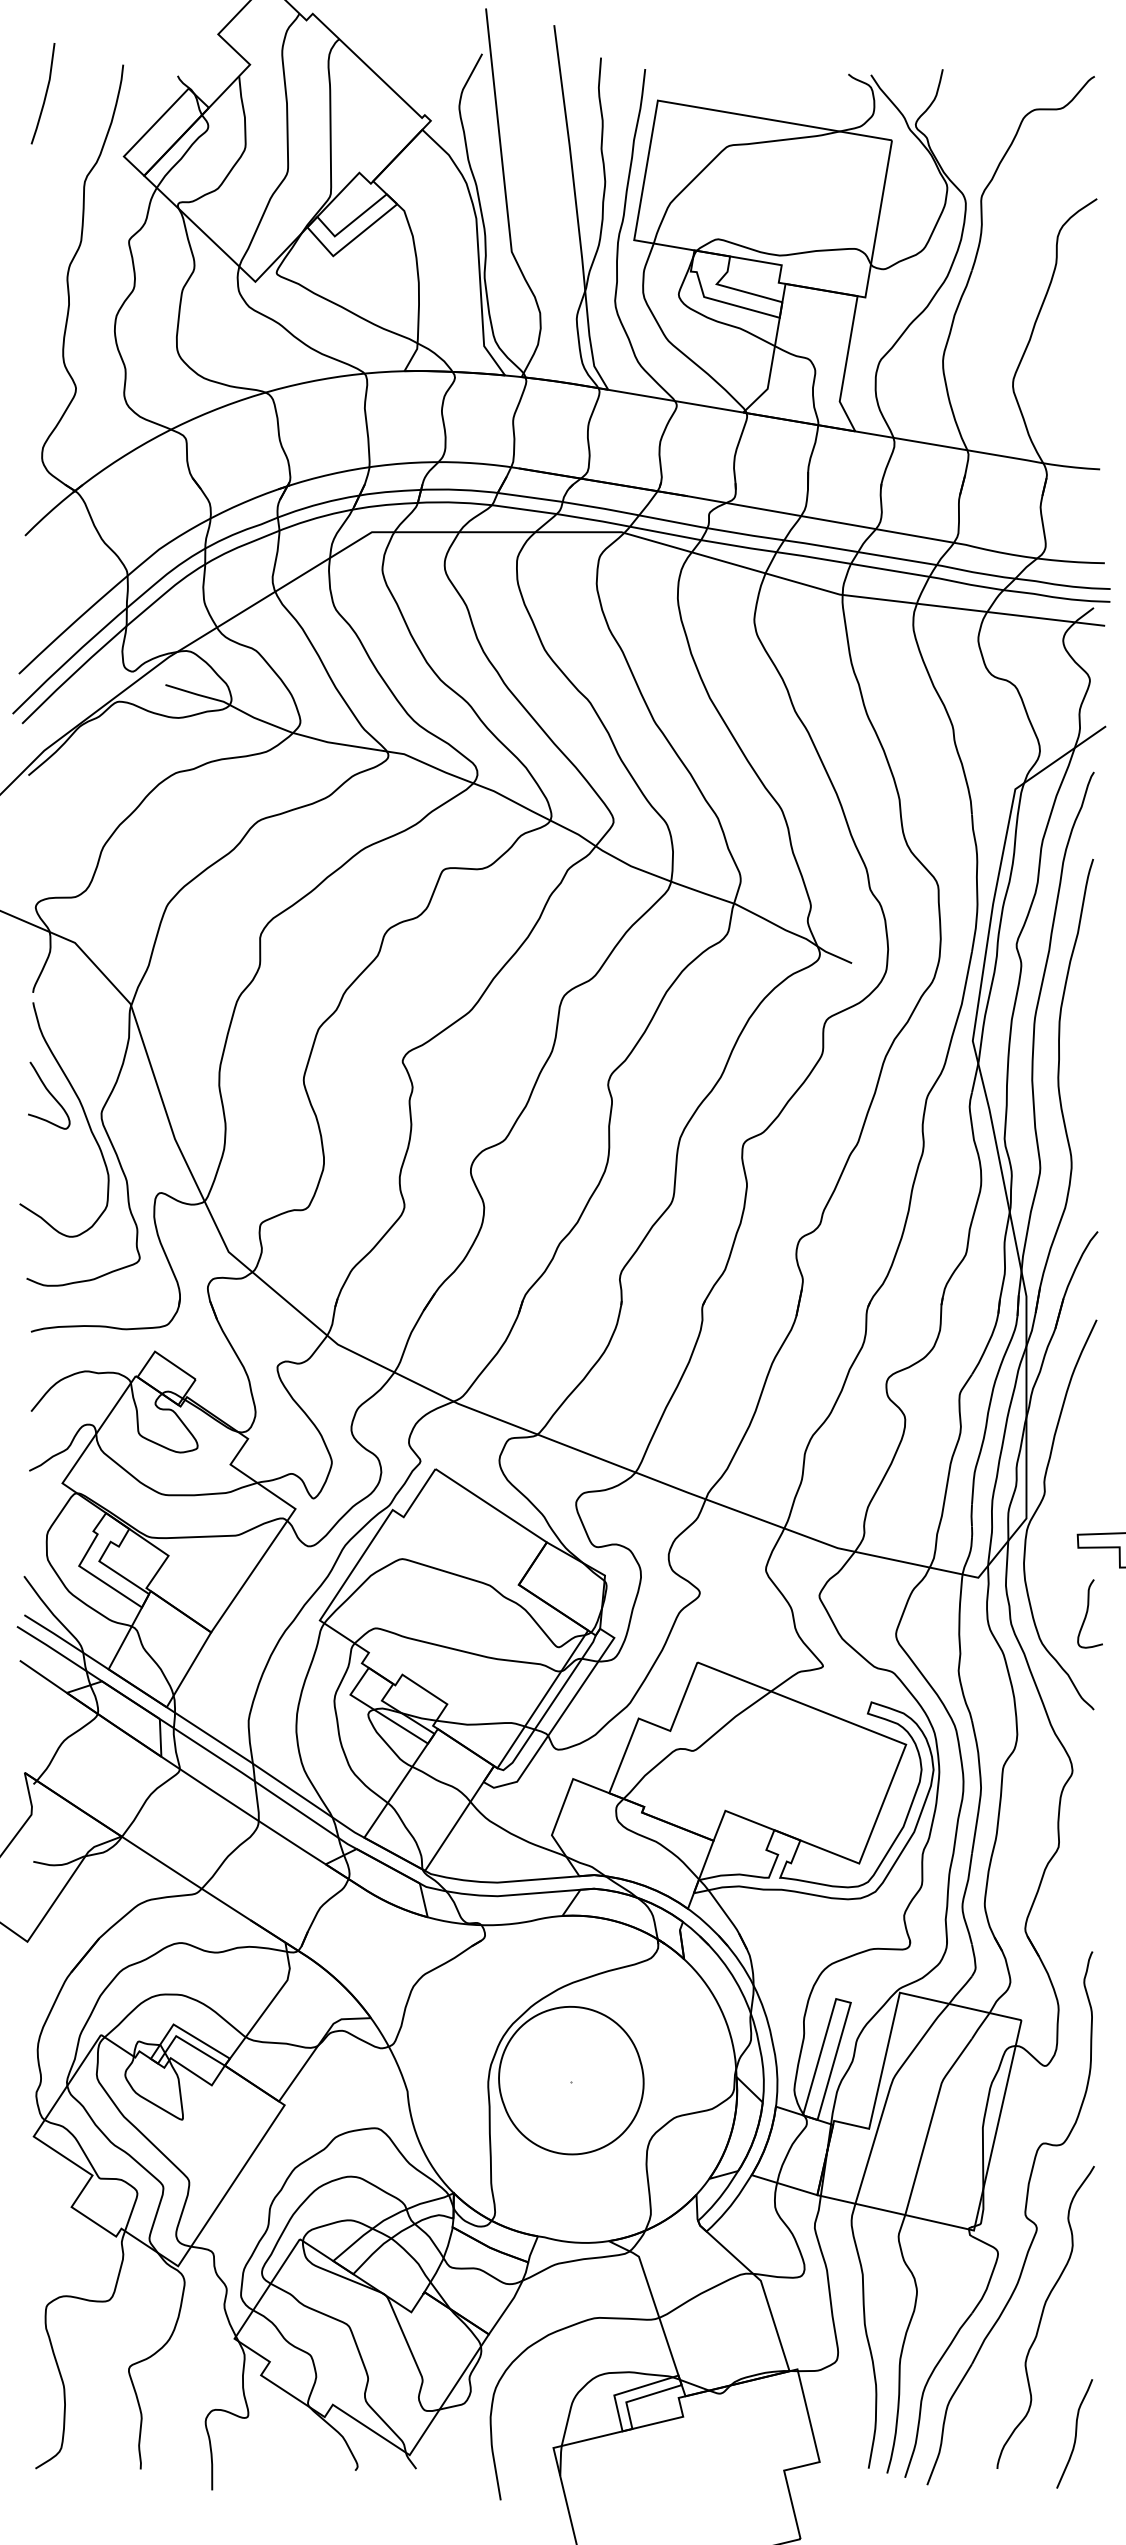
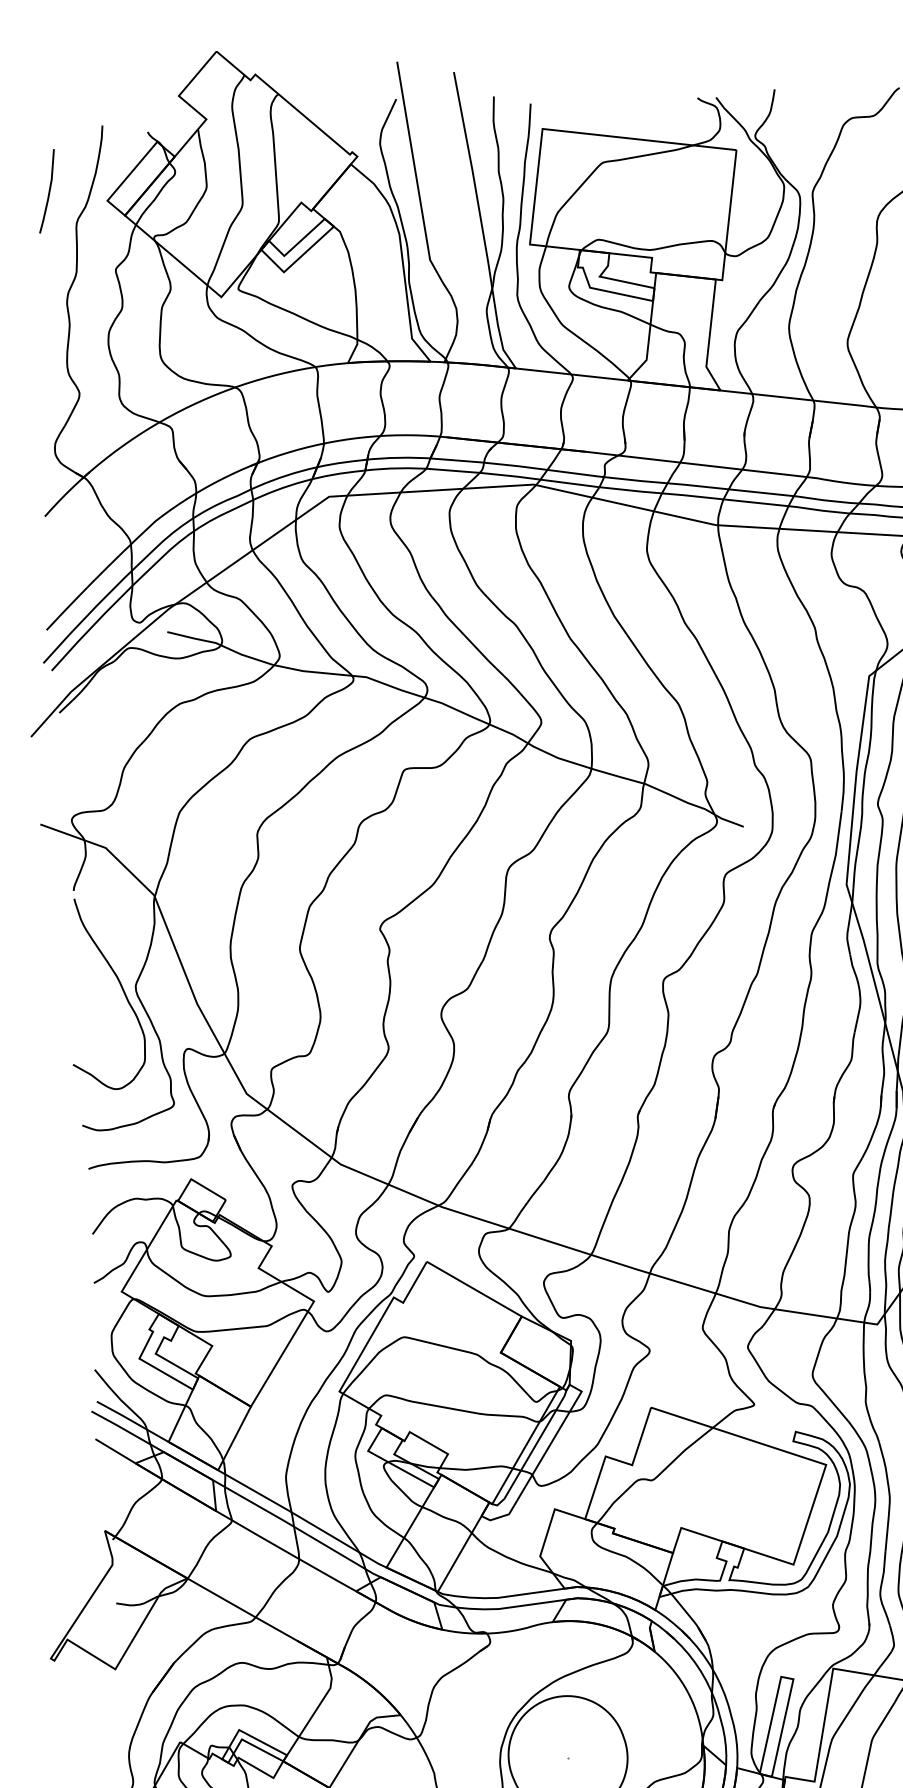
line: (44, 95) -> (48, 192), moved
curve: (49, 1094) -> (92, 973), removed

